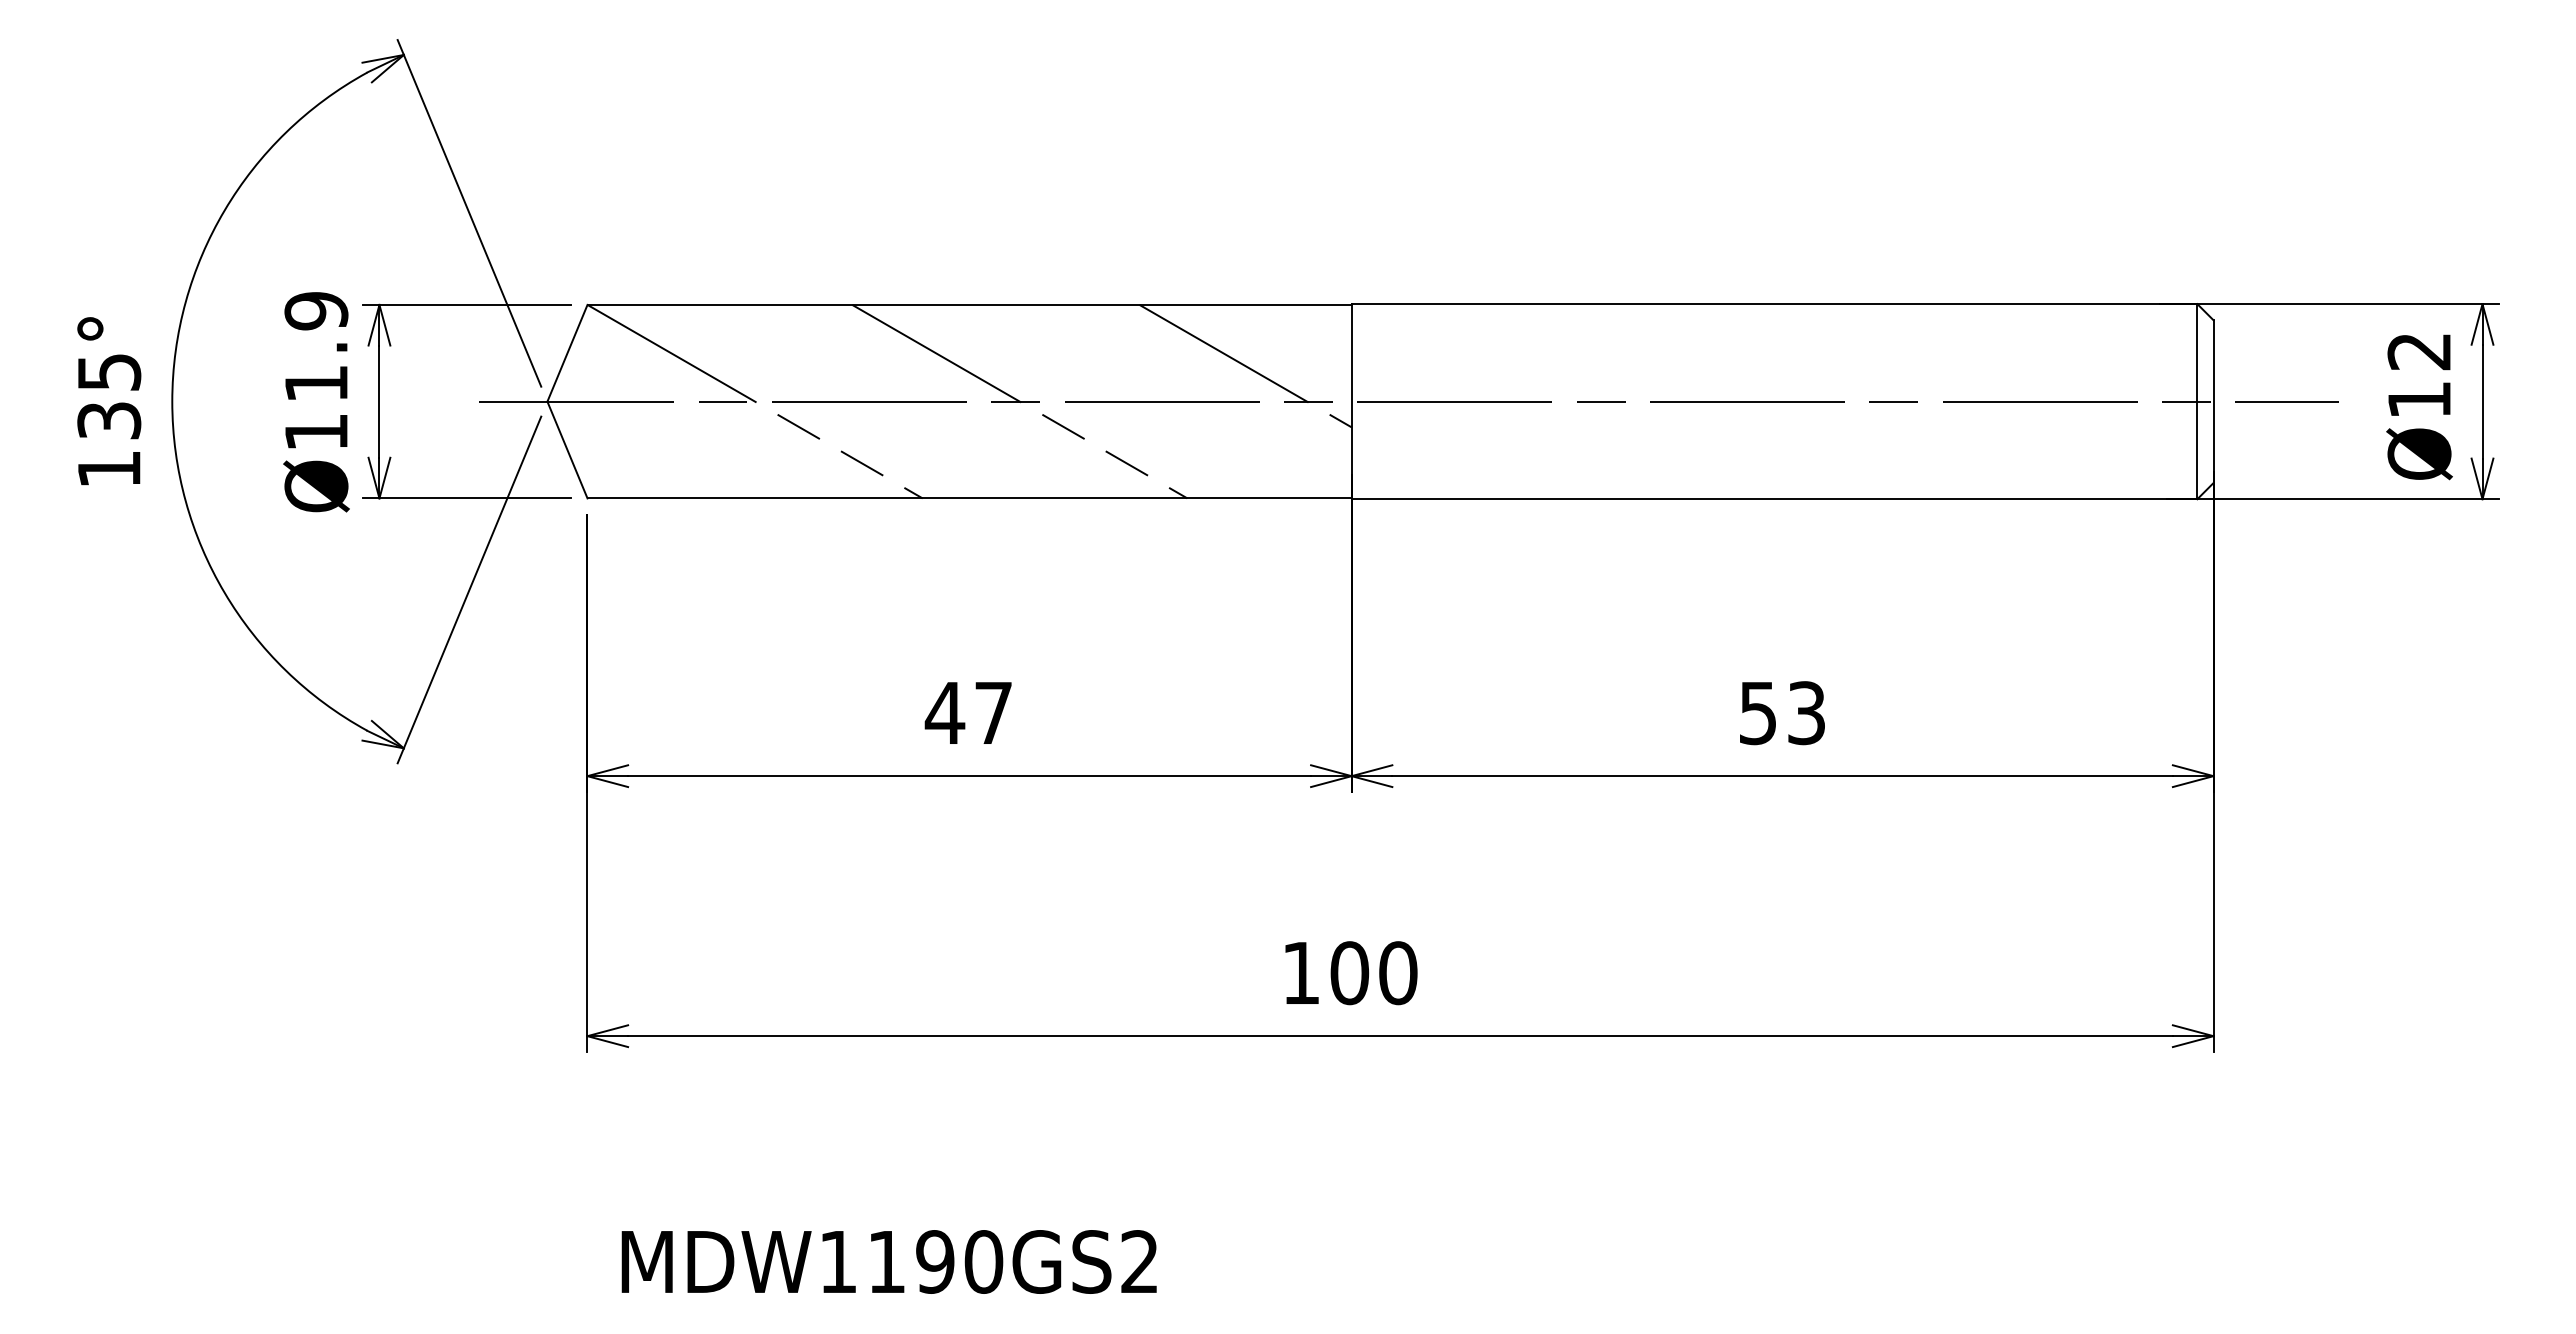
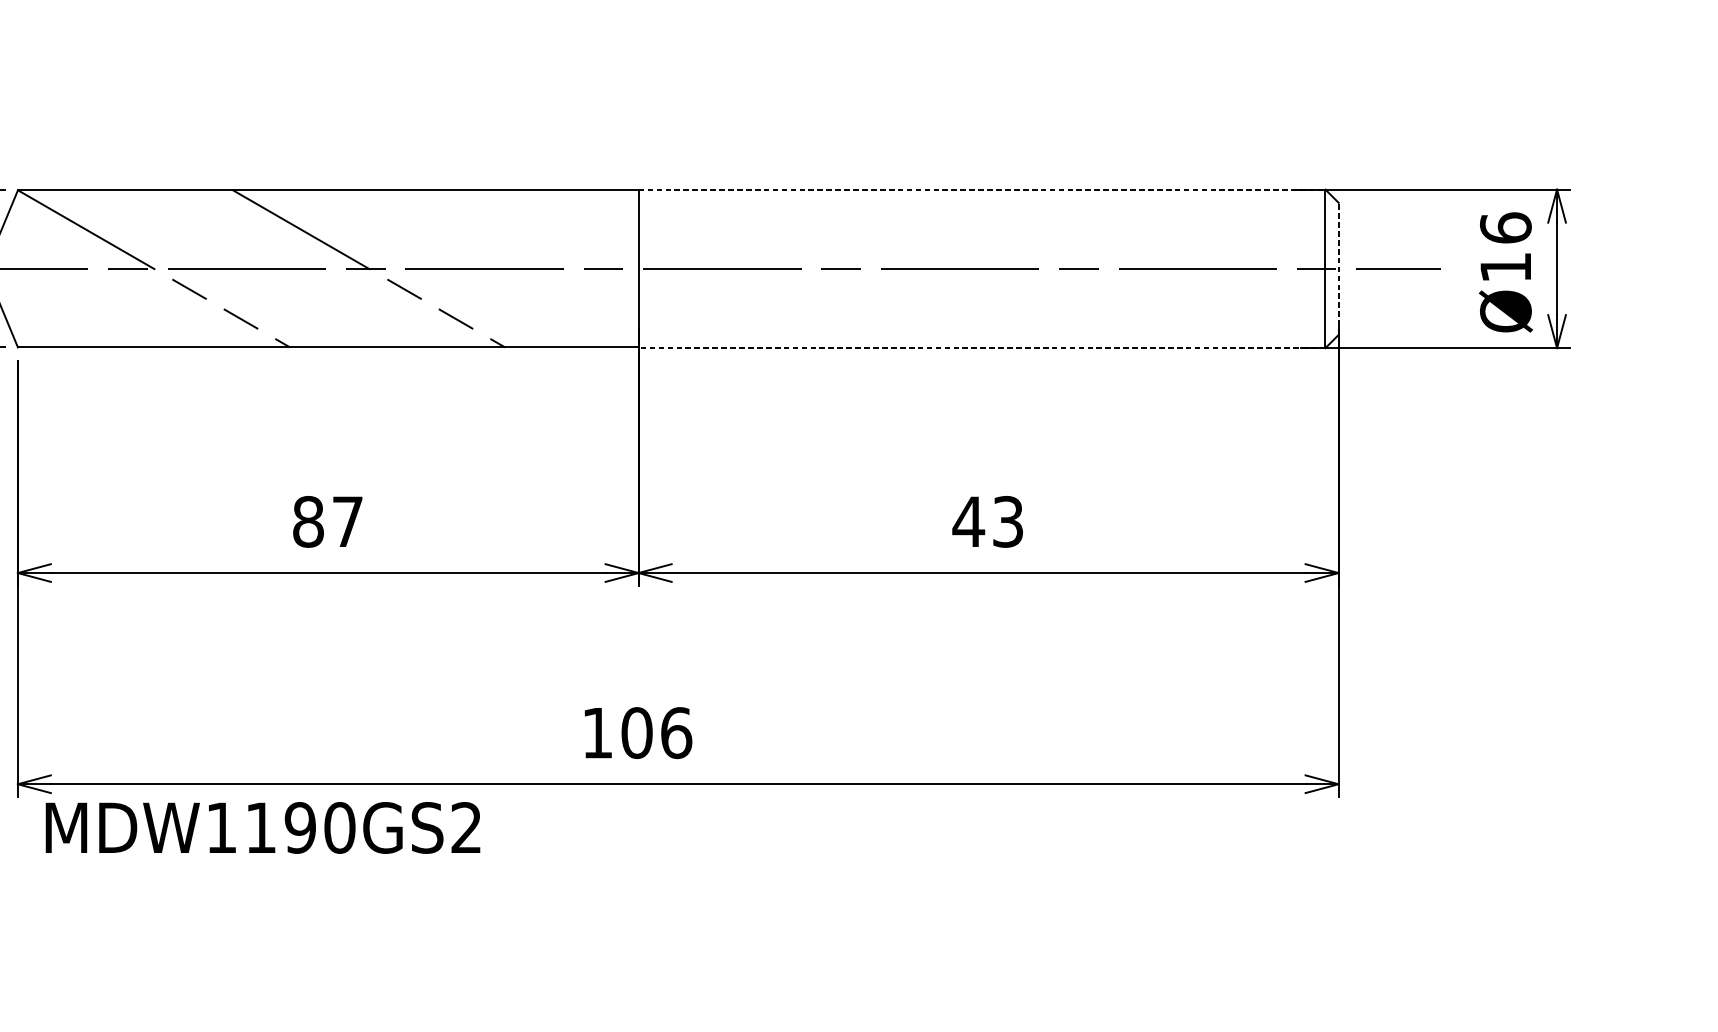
line: (1774, 304) -> (982, 189), solid -> dashed
text: (2419, 351) -> (1505, 228), Ø12 -> Ø16
line: (1245, 365) -> (552, 239), removed
line: (2213, 401) -> (1338, 268), solid -> dashed
line: (1774, 499) -> (982, 348), solid -> dashed
text: (944, 713) -> (307, 522), 47 -> 87
text: (1757, 713) -> (968, 522), 53 -> 43
text: (1398, 973) -> (676, 733), 100 -> 106
text: (888, 1261) -> (262, 827), moved

